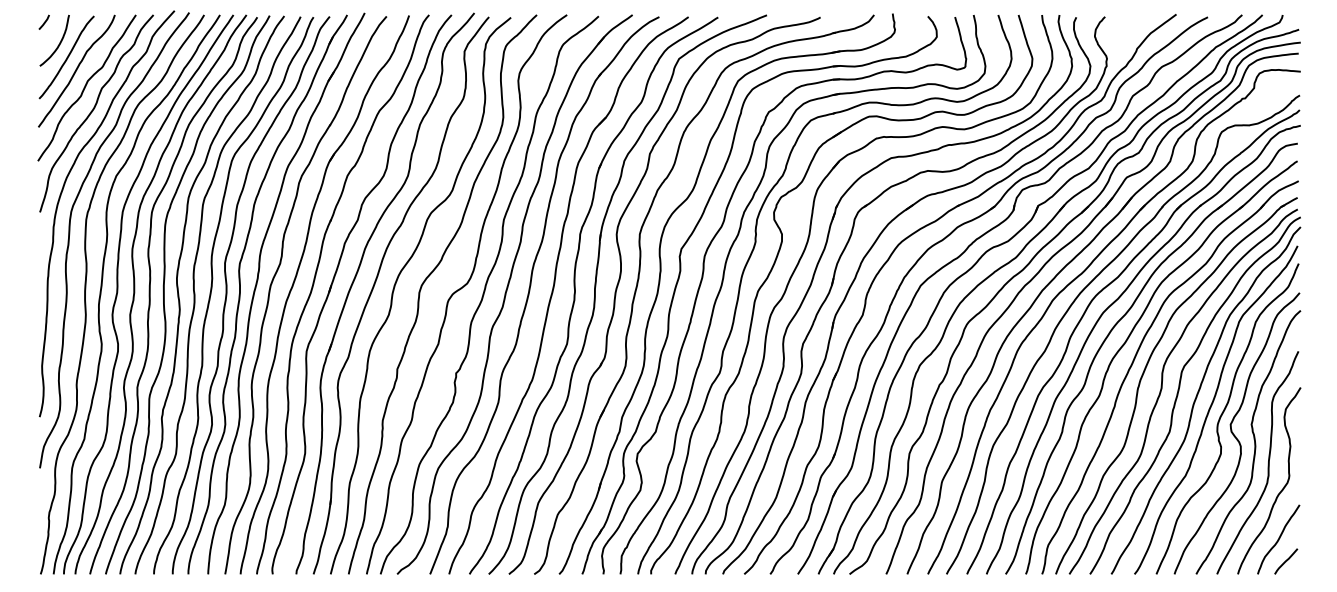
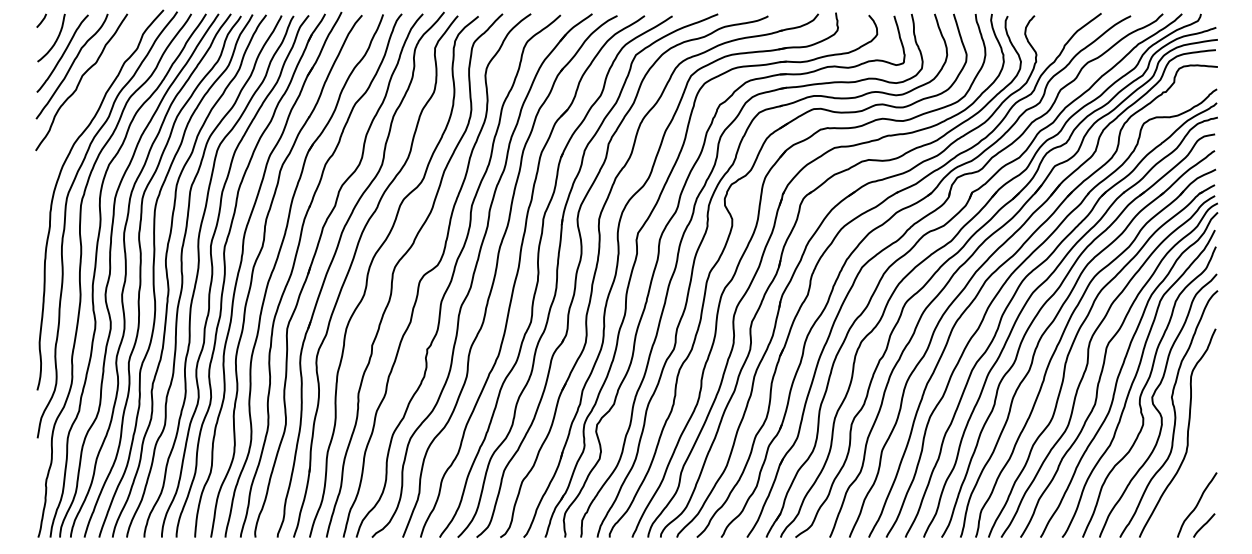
curve: (93, 111) -> (87, 104), removed
curve: (1280, 490) -> (1198, 459), removed

